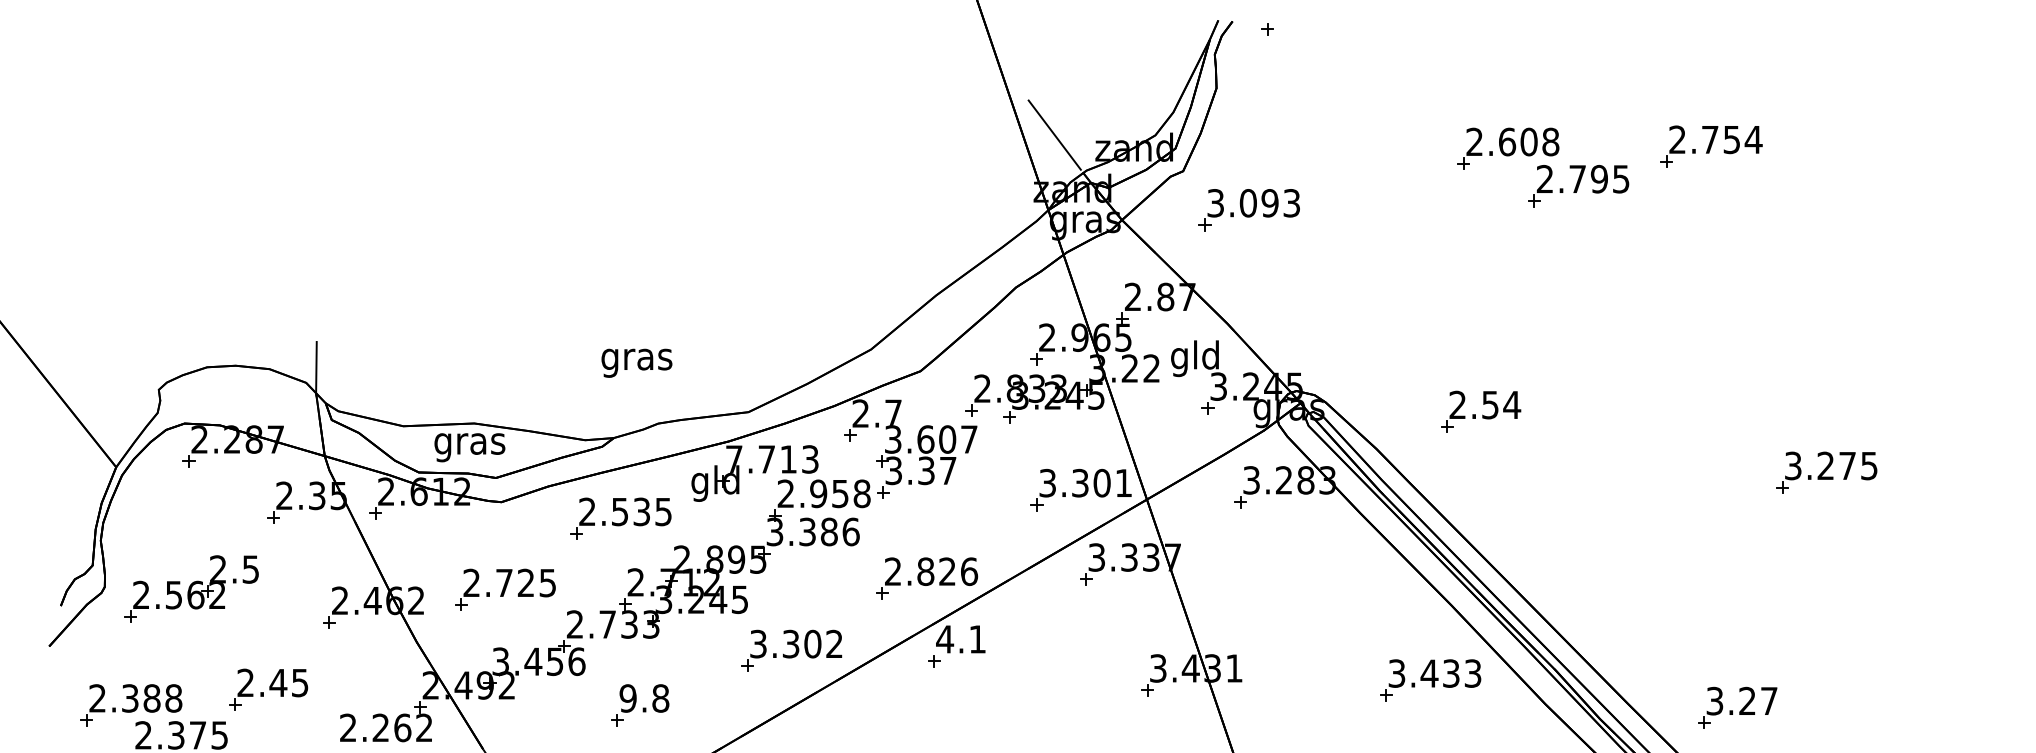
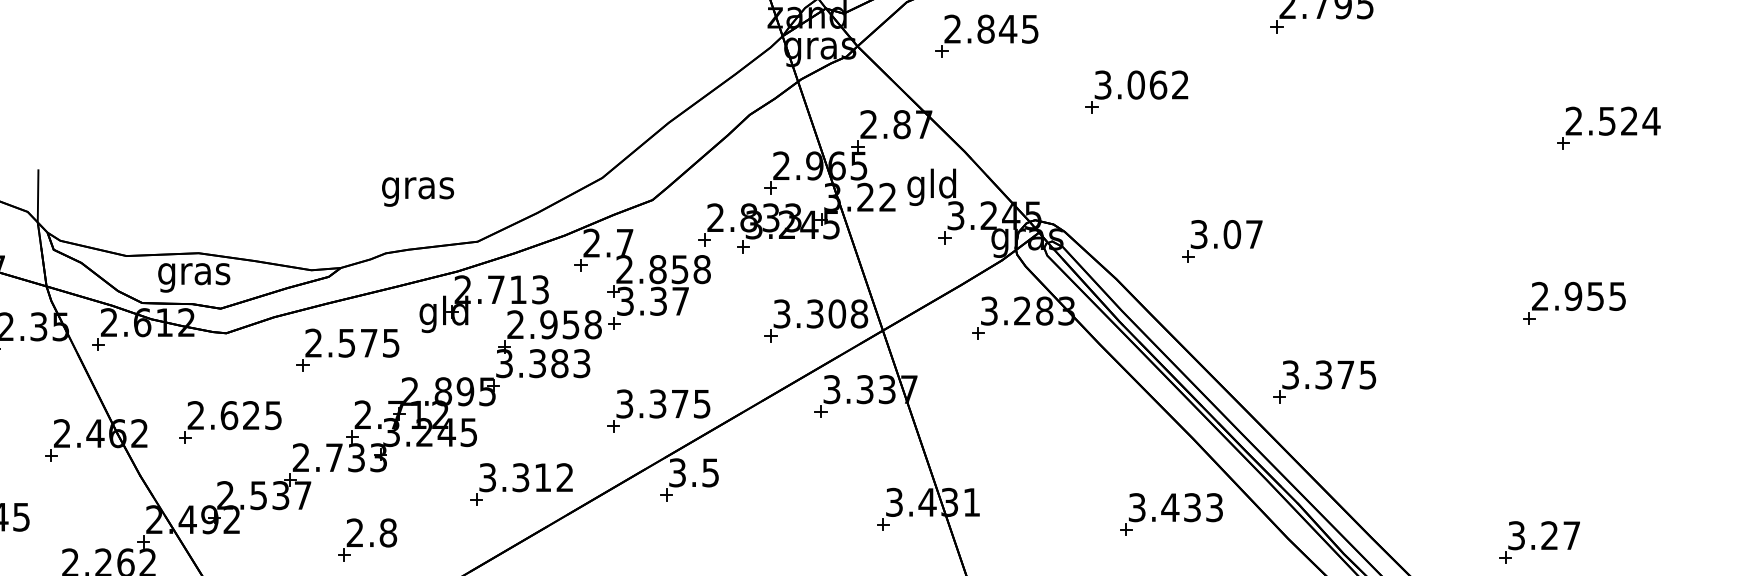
text: (1253, 203) -> (991, 29), 3.093 -> 2.845
part: (1396, 264) -> (1136, 91), added
part: (1860, 300) -> (1608, 128), added
text: (636, 362) -> (417, 191), moved
text: (1485, 404) -> (1227, 233), 2.54 -> 3.07
text: (931, 439) -> (663, 269), 3.607 -> 2.858
text: (734, 459) -> (463, 289), 7.713 -> 2.713
text: (1820, 465) -> (1568, 295), 3.275 -> 2.955
text: (1123, 482) -> (859, 313), 3.301 -> 3.308
text: (641, 511) -> (368, 342), 2.535 -> 2.575
text: (850, 531) -> (581, 363), 3.386 -> 3.383
part: (1580, 549) -> (1323, 381), added
text: (931, 571) -> (663, 403), 2.826 -> 3.375
text: (504, 582) -> (229, 414), 2.725 -> 2.625
text: (960, 639) -> (693, 472), 4.1 -> 3.5
text: (812, 643) -> (542, 477), 3.302 -> 3.312
text: (538, 661) -> (263, 495), 3.456 -> 2.537
text: (627, 698) -> (354, 532), 9.8 -> 2.8
part: (1737, 707) -> (1539, 542), moved

